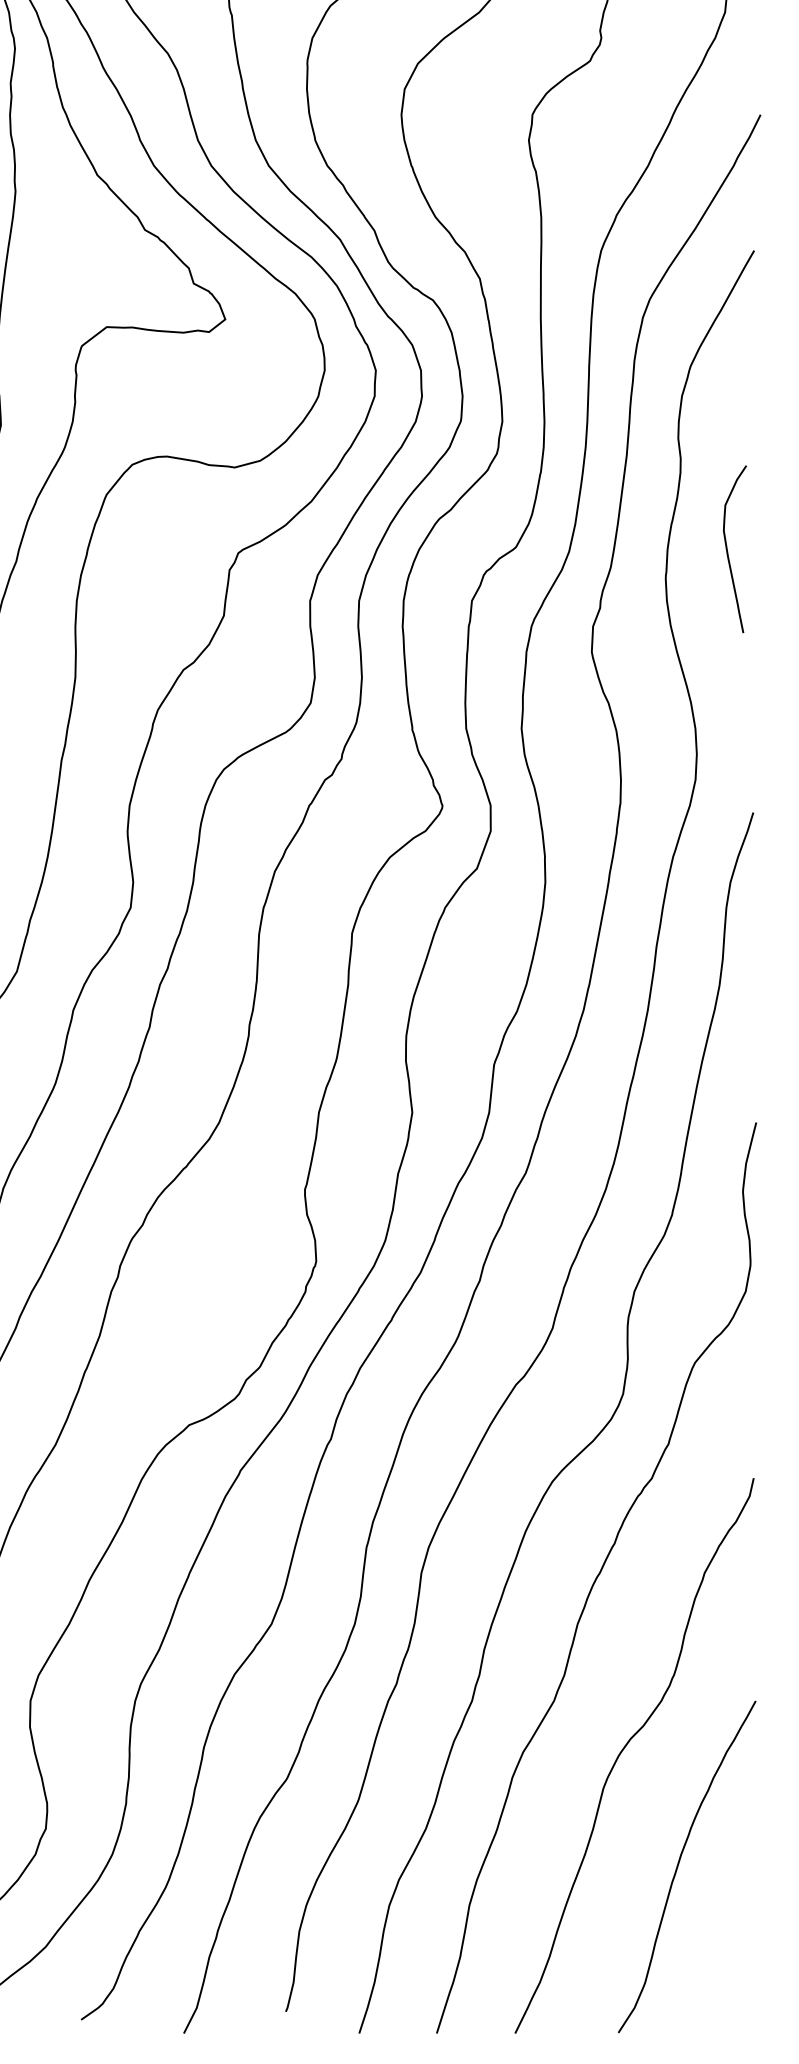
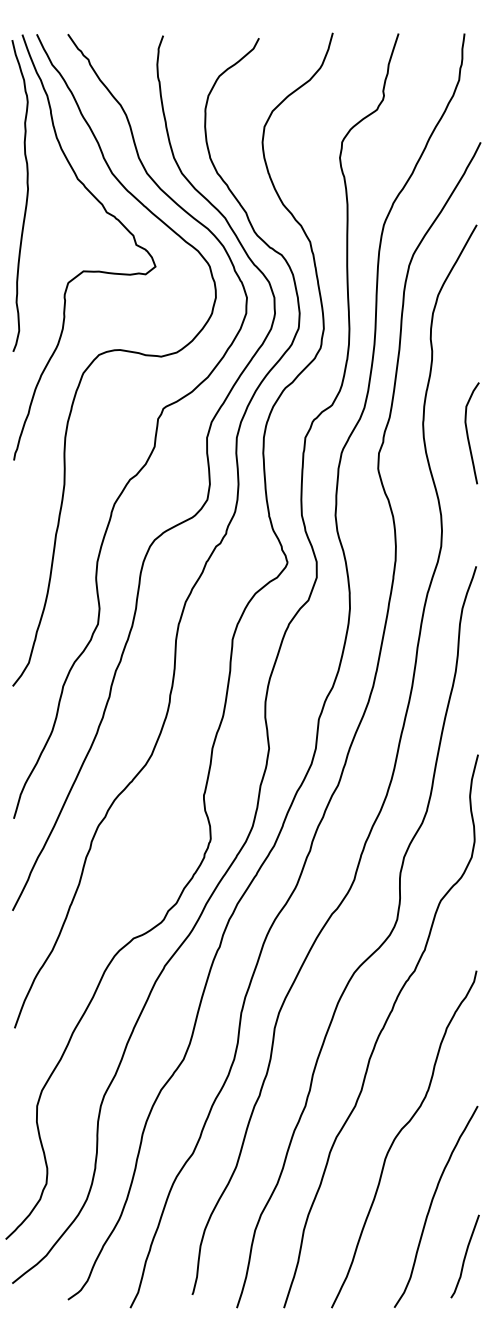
curve: (728, 549) -> (468, 433), moved
curve: (733, 1948) -> (464, 1256), added

